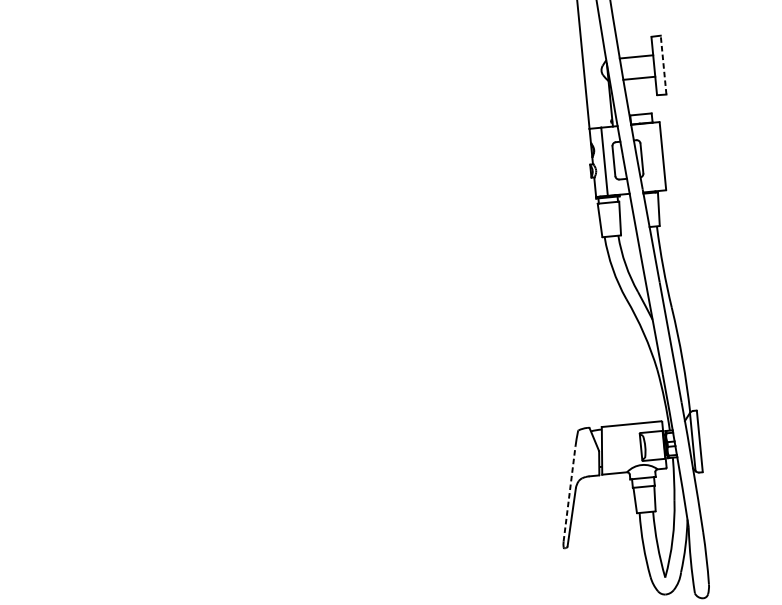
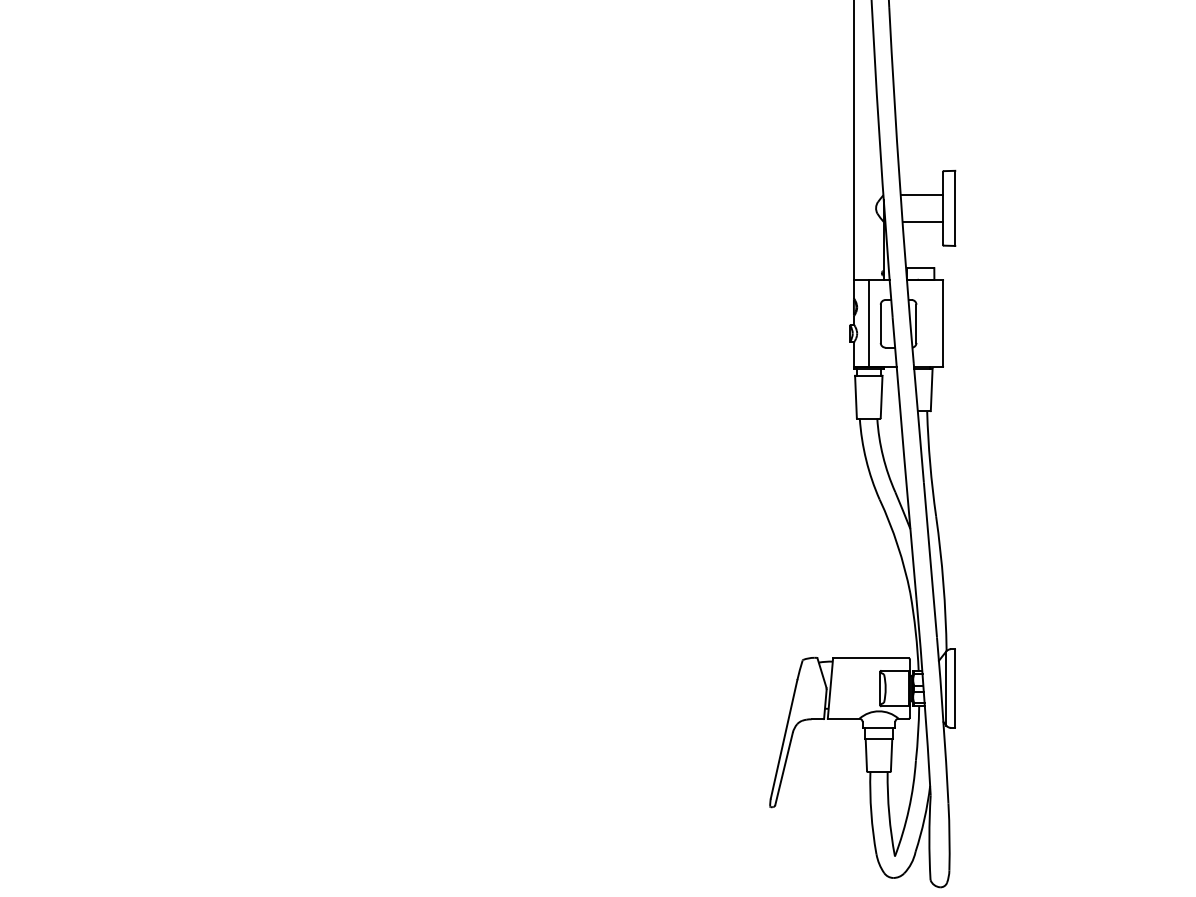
line: (663, 65) -> (955, 208), dashed -> solid
line: (569, 494) -> (784, 739), dashed -> solid

